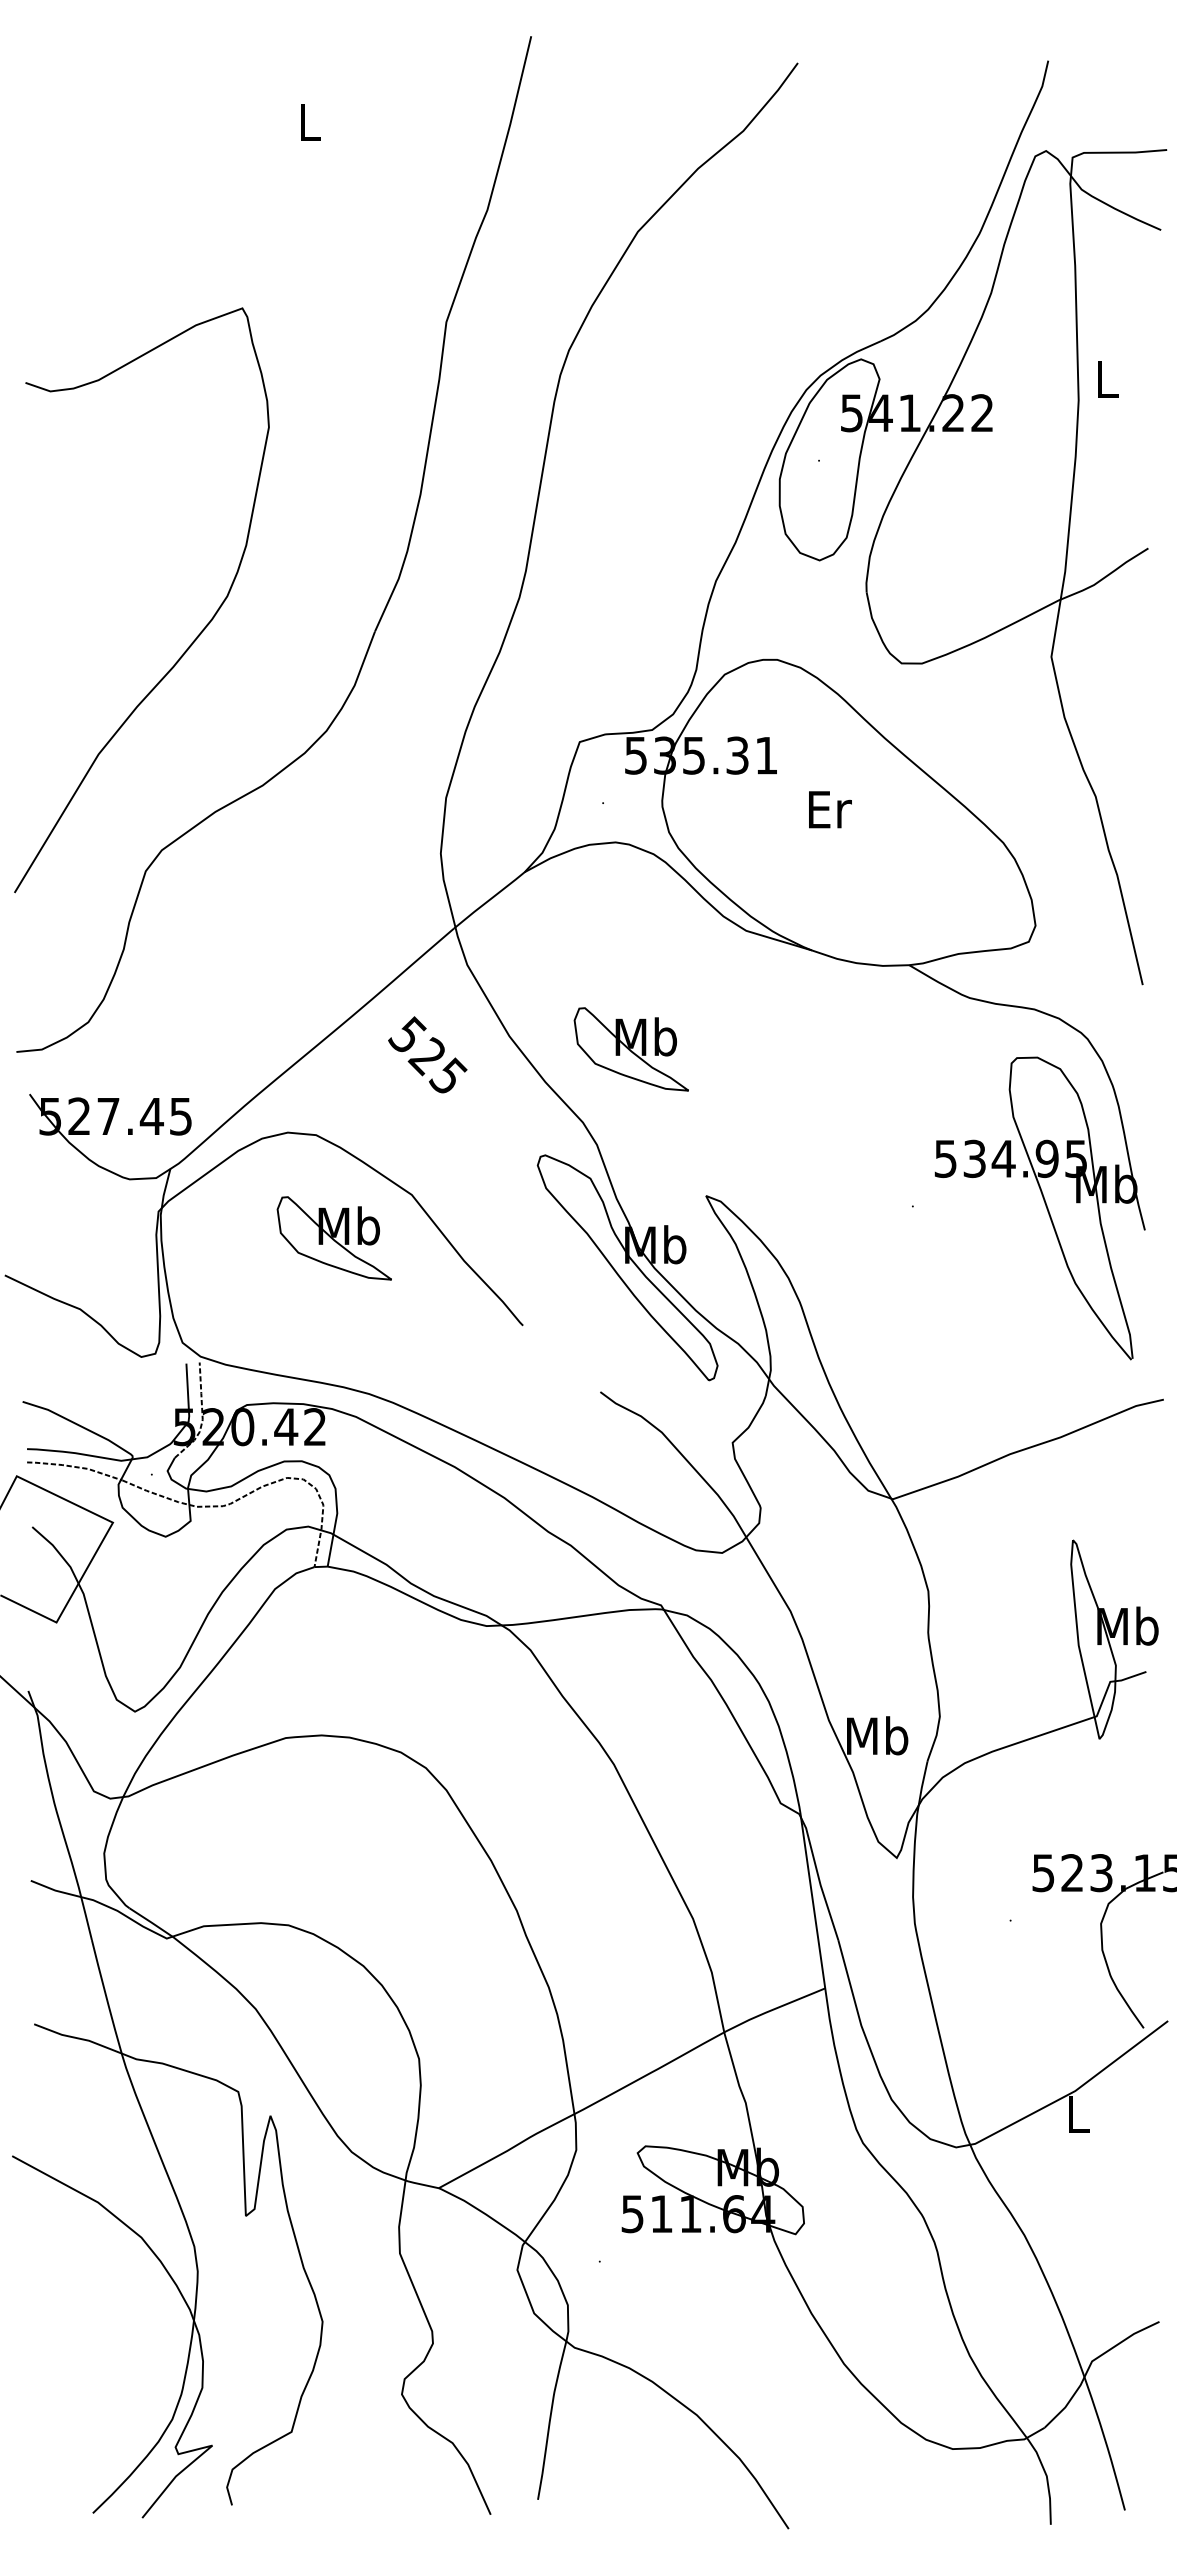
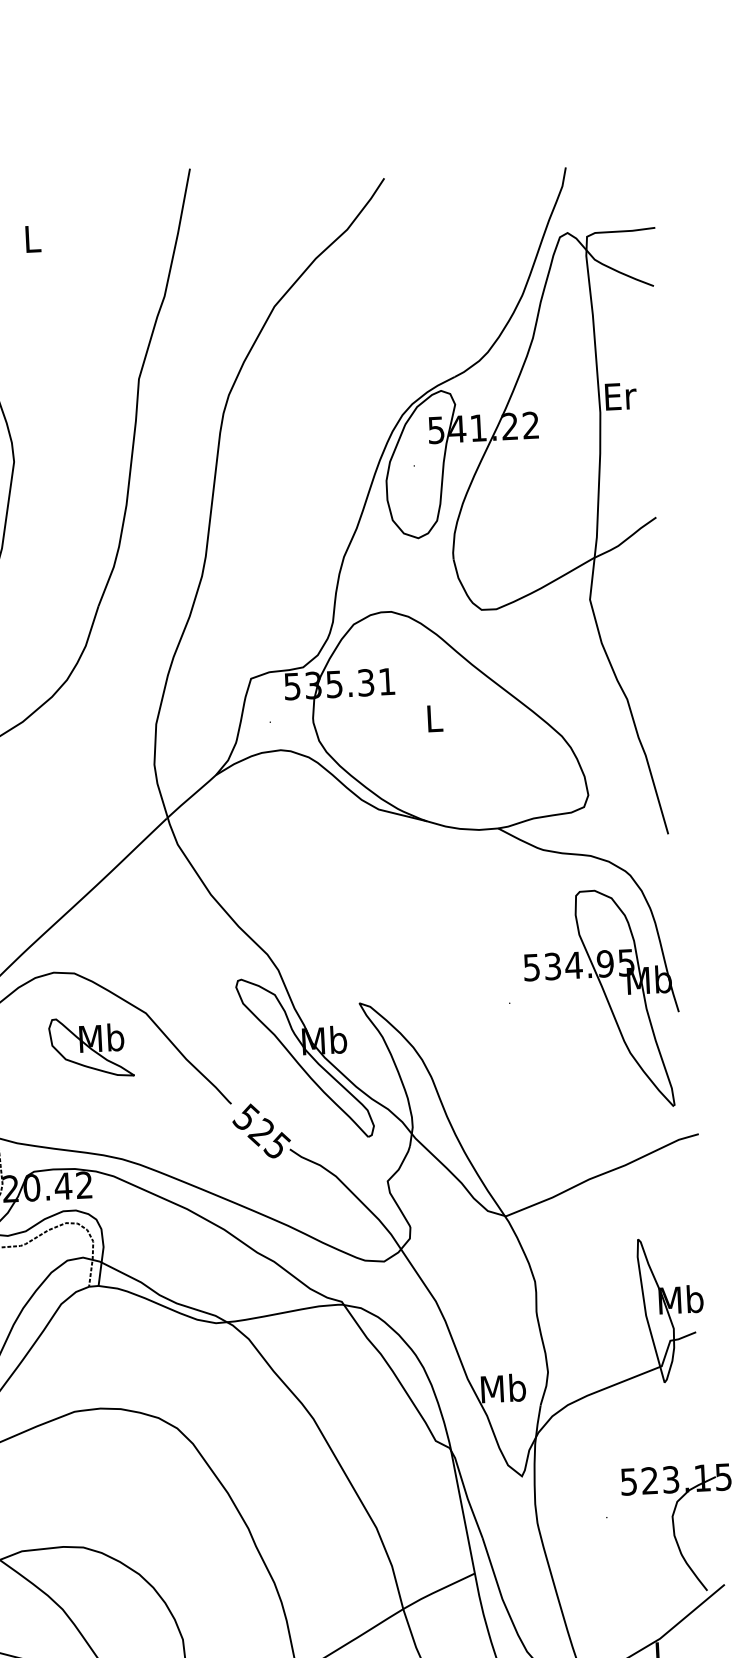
text: (1107, 379) -> (620, 396), L -> Er
text: (830, 809) -> (435, 718), Er -> L
part: (630, 1049) -> (299, 899), removed
text: (427, 1054) -> (261, 1130), moved

